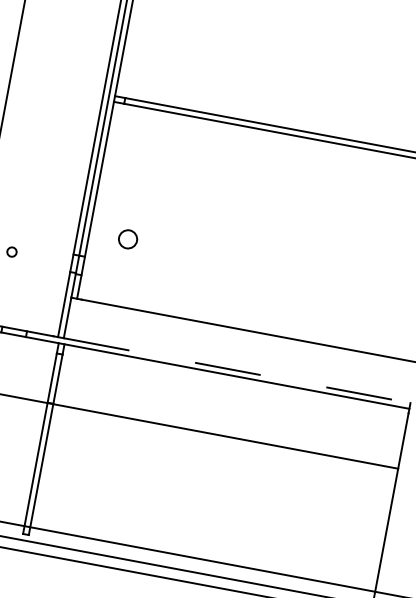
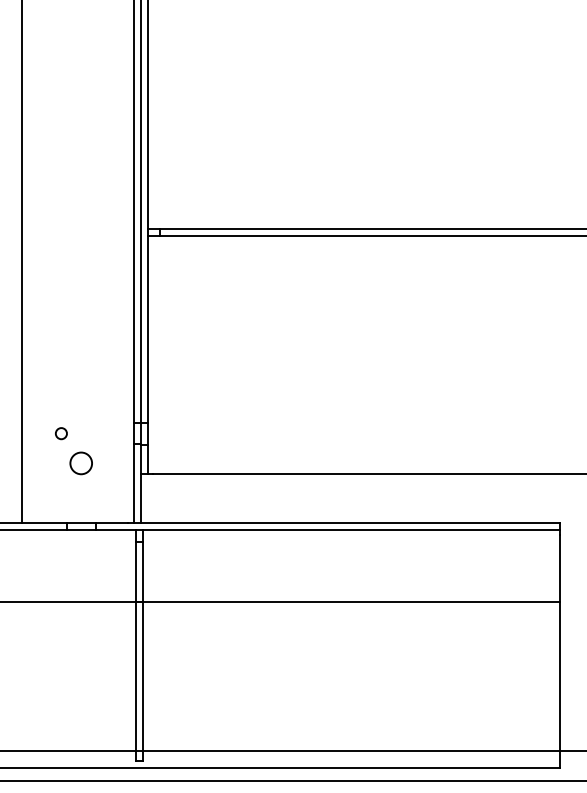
circle: (127, 239) -> (80, 463), moved
line: (237, 370) -> (350, 522), dashed -> solid

